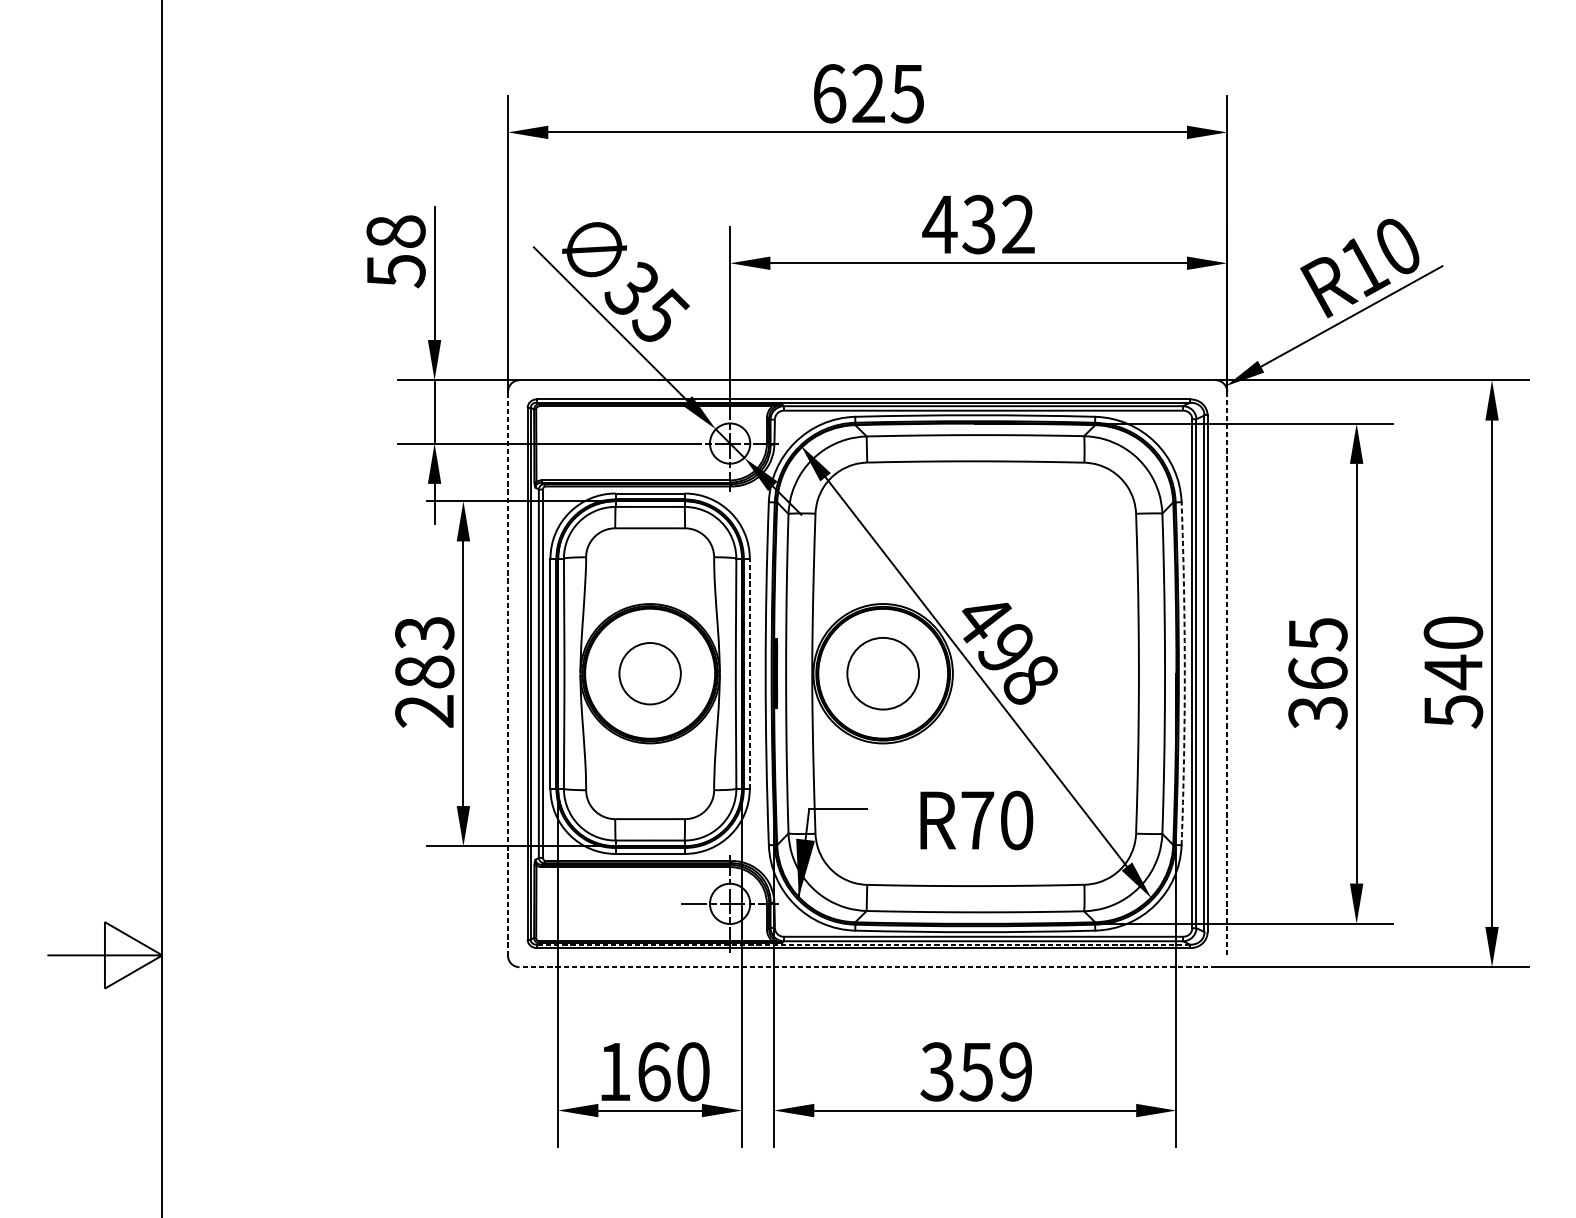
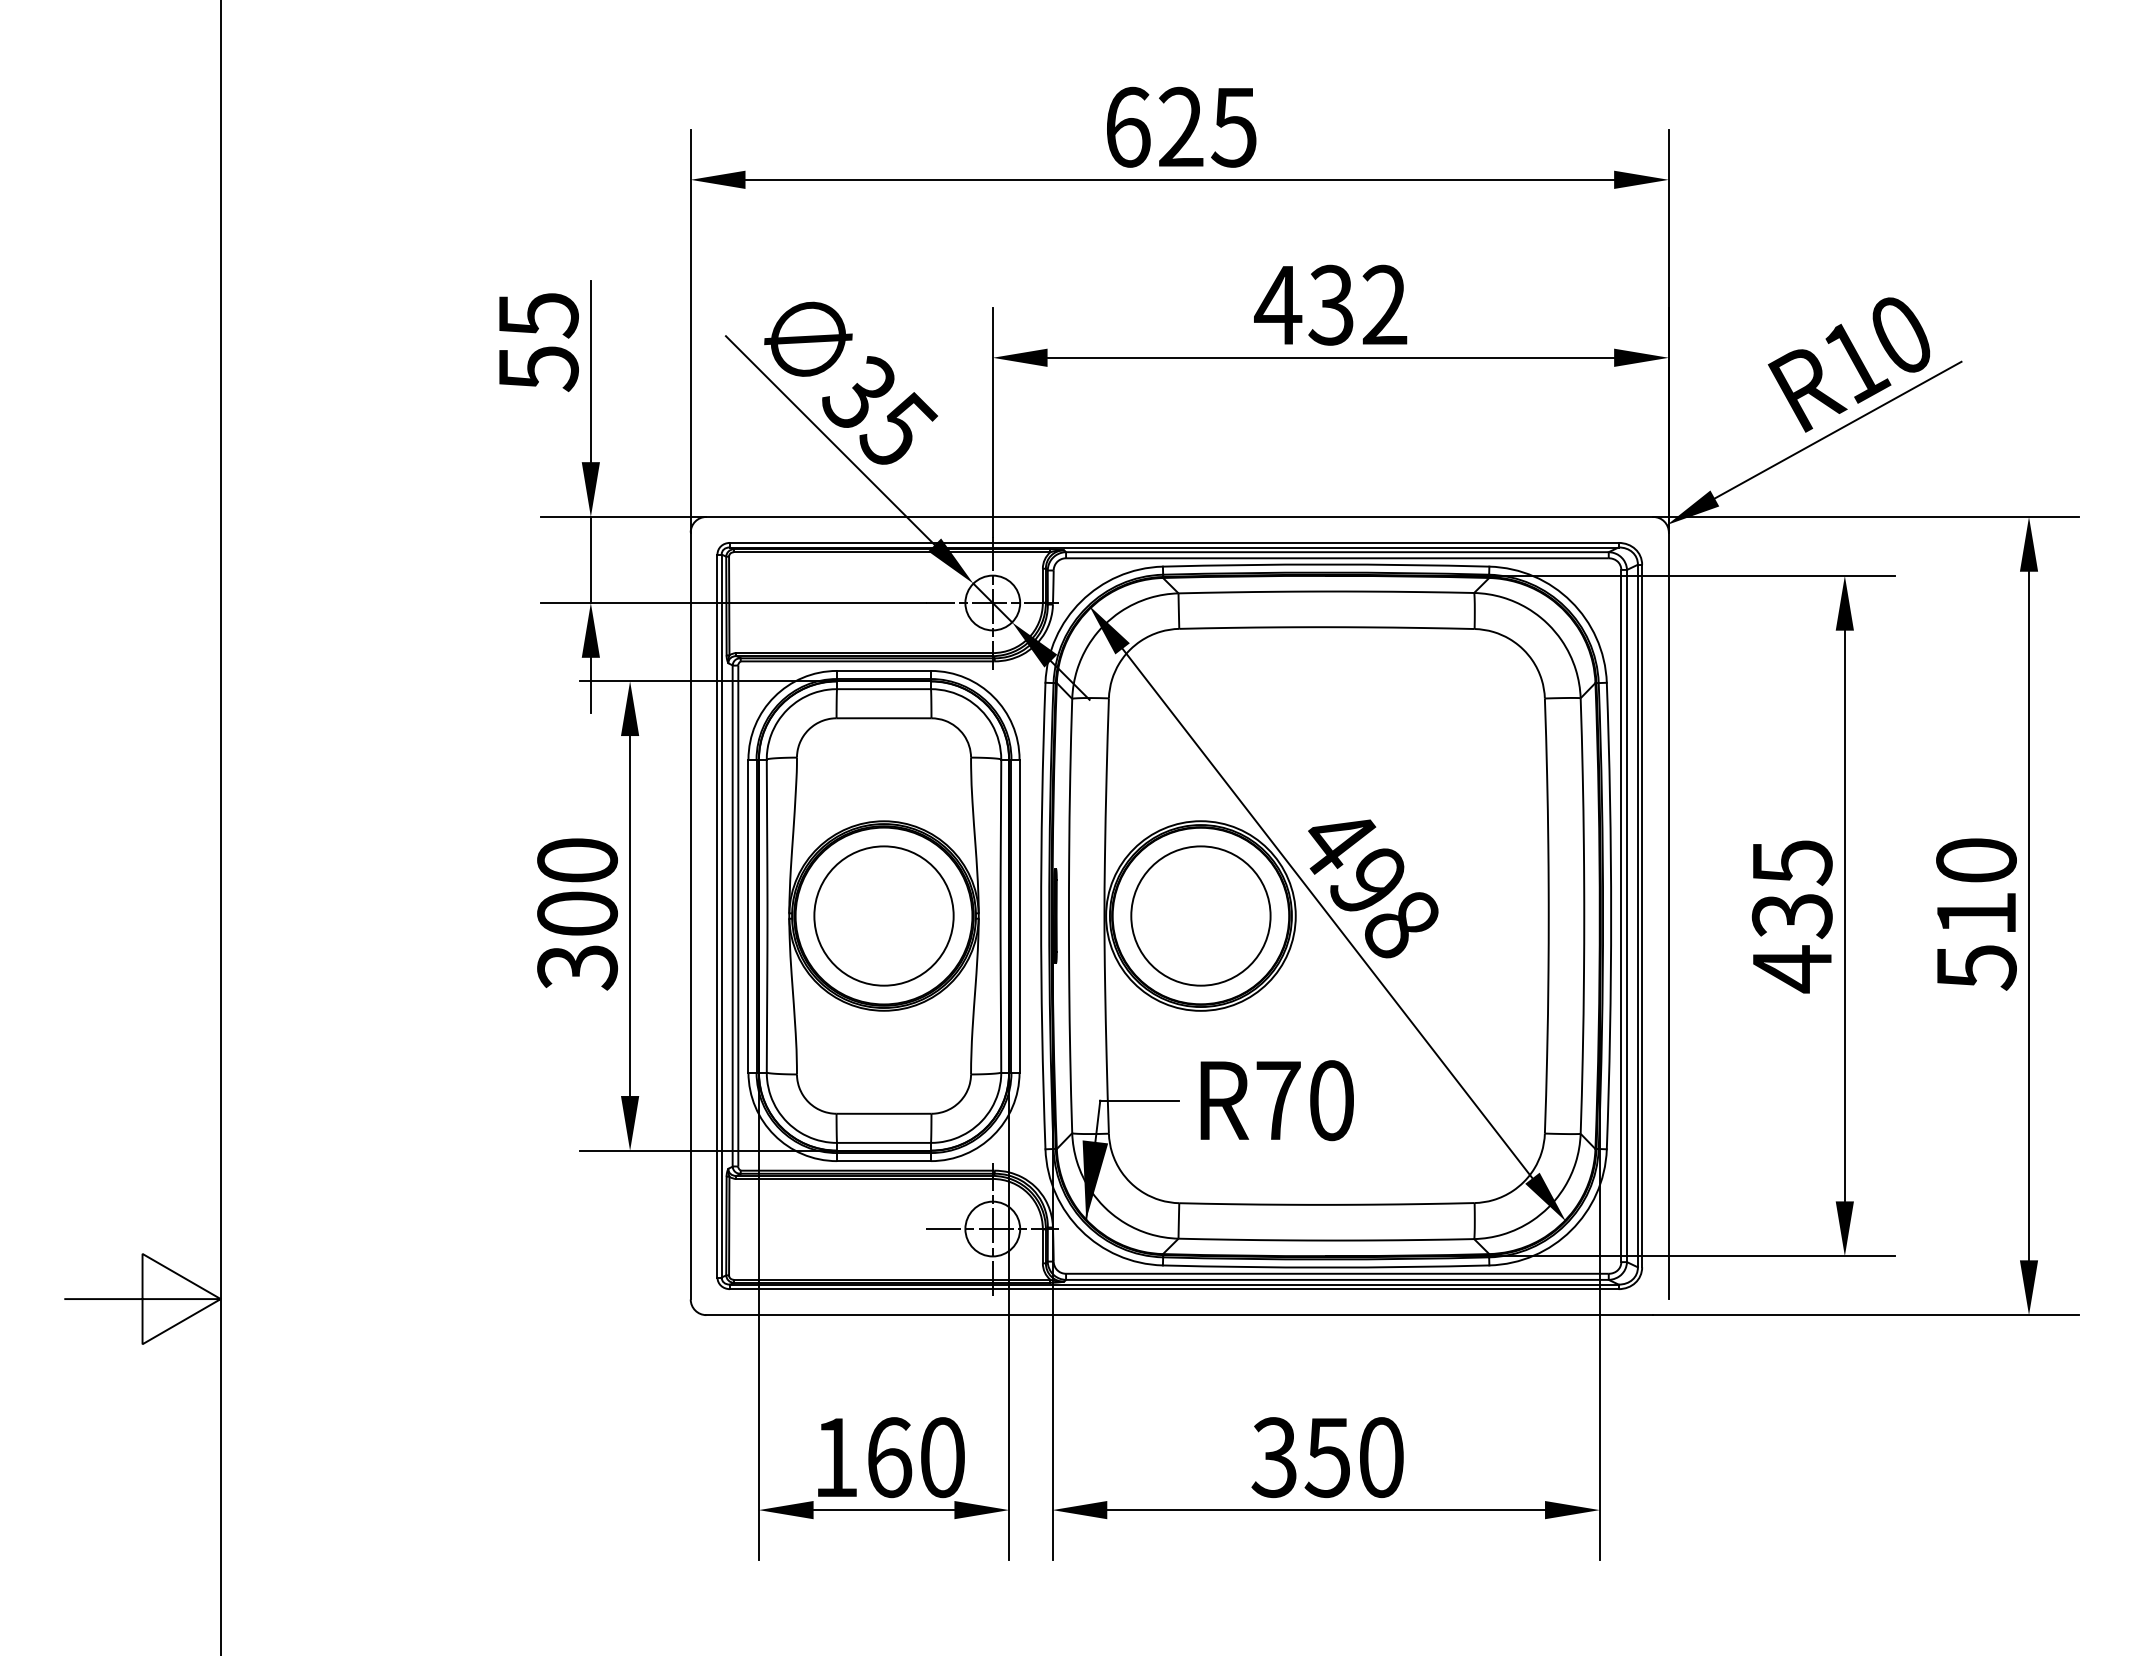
text: (396, 232) -> (538, 315), 58 -> 55
text: (424, 672) -> (577, 914), 283 -> 300
text: (1453, 672) -> (1976, 914), 540 -> 510
line: (507, 673) -> (690, 915), dashed -> solid
circle: (649, 673) -> (883, 915), size x1.67
circle: (882, 673) -> (1200, 915), size x1.43
line: (749, 674) -> (1019, 916), dashed -> solid
arc: (1185, 674) -> (1611, 916), dashed -> solid
line: (1226, 674) -> (1668, 916), dashed -> solid
text: (1317, 693) -> (1791, 943), 365 -> 435
text: (976, 820) -> (1276, 1100), moved
line: (863, 944) -> (1173, 1284), dashed -> solid
line: (867, 967) -> (1179, 1315), dashed -> solid
text: (1015, 1071) -> (1381, 1457), 359 -> 350

